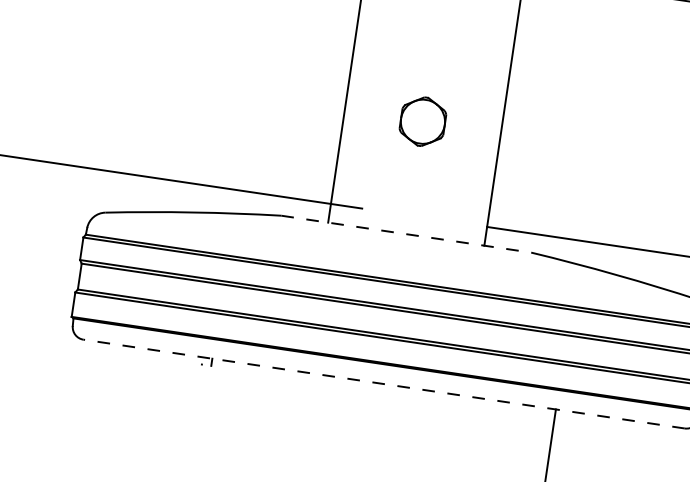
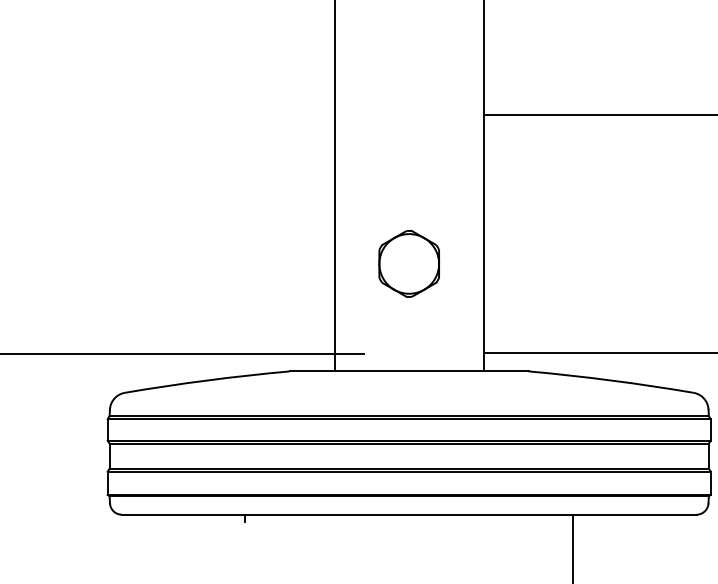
part: (423, 121) -> (409, 263), size x1.43
line: (406, 234) -> (409, 371), dashed -> solid
line: (383, 383) -> (408, 514), dashed -> solid

